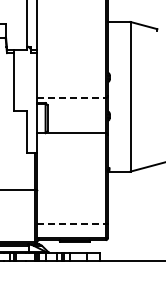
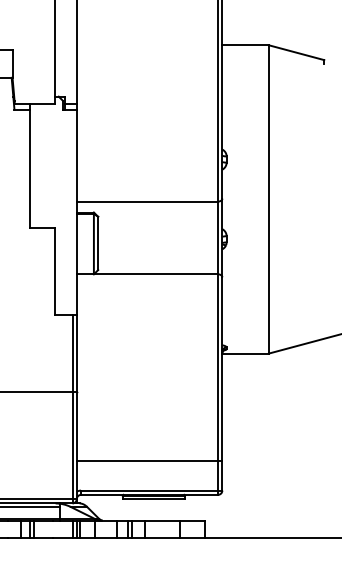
line: (72, 97) -> (149, 200), dashed -> solid
line: (72, 223) -> (149, 460), dashed -> solid

